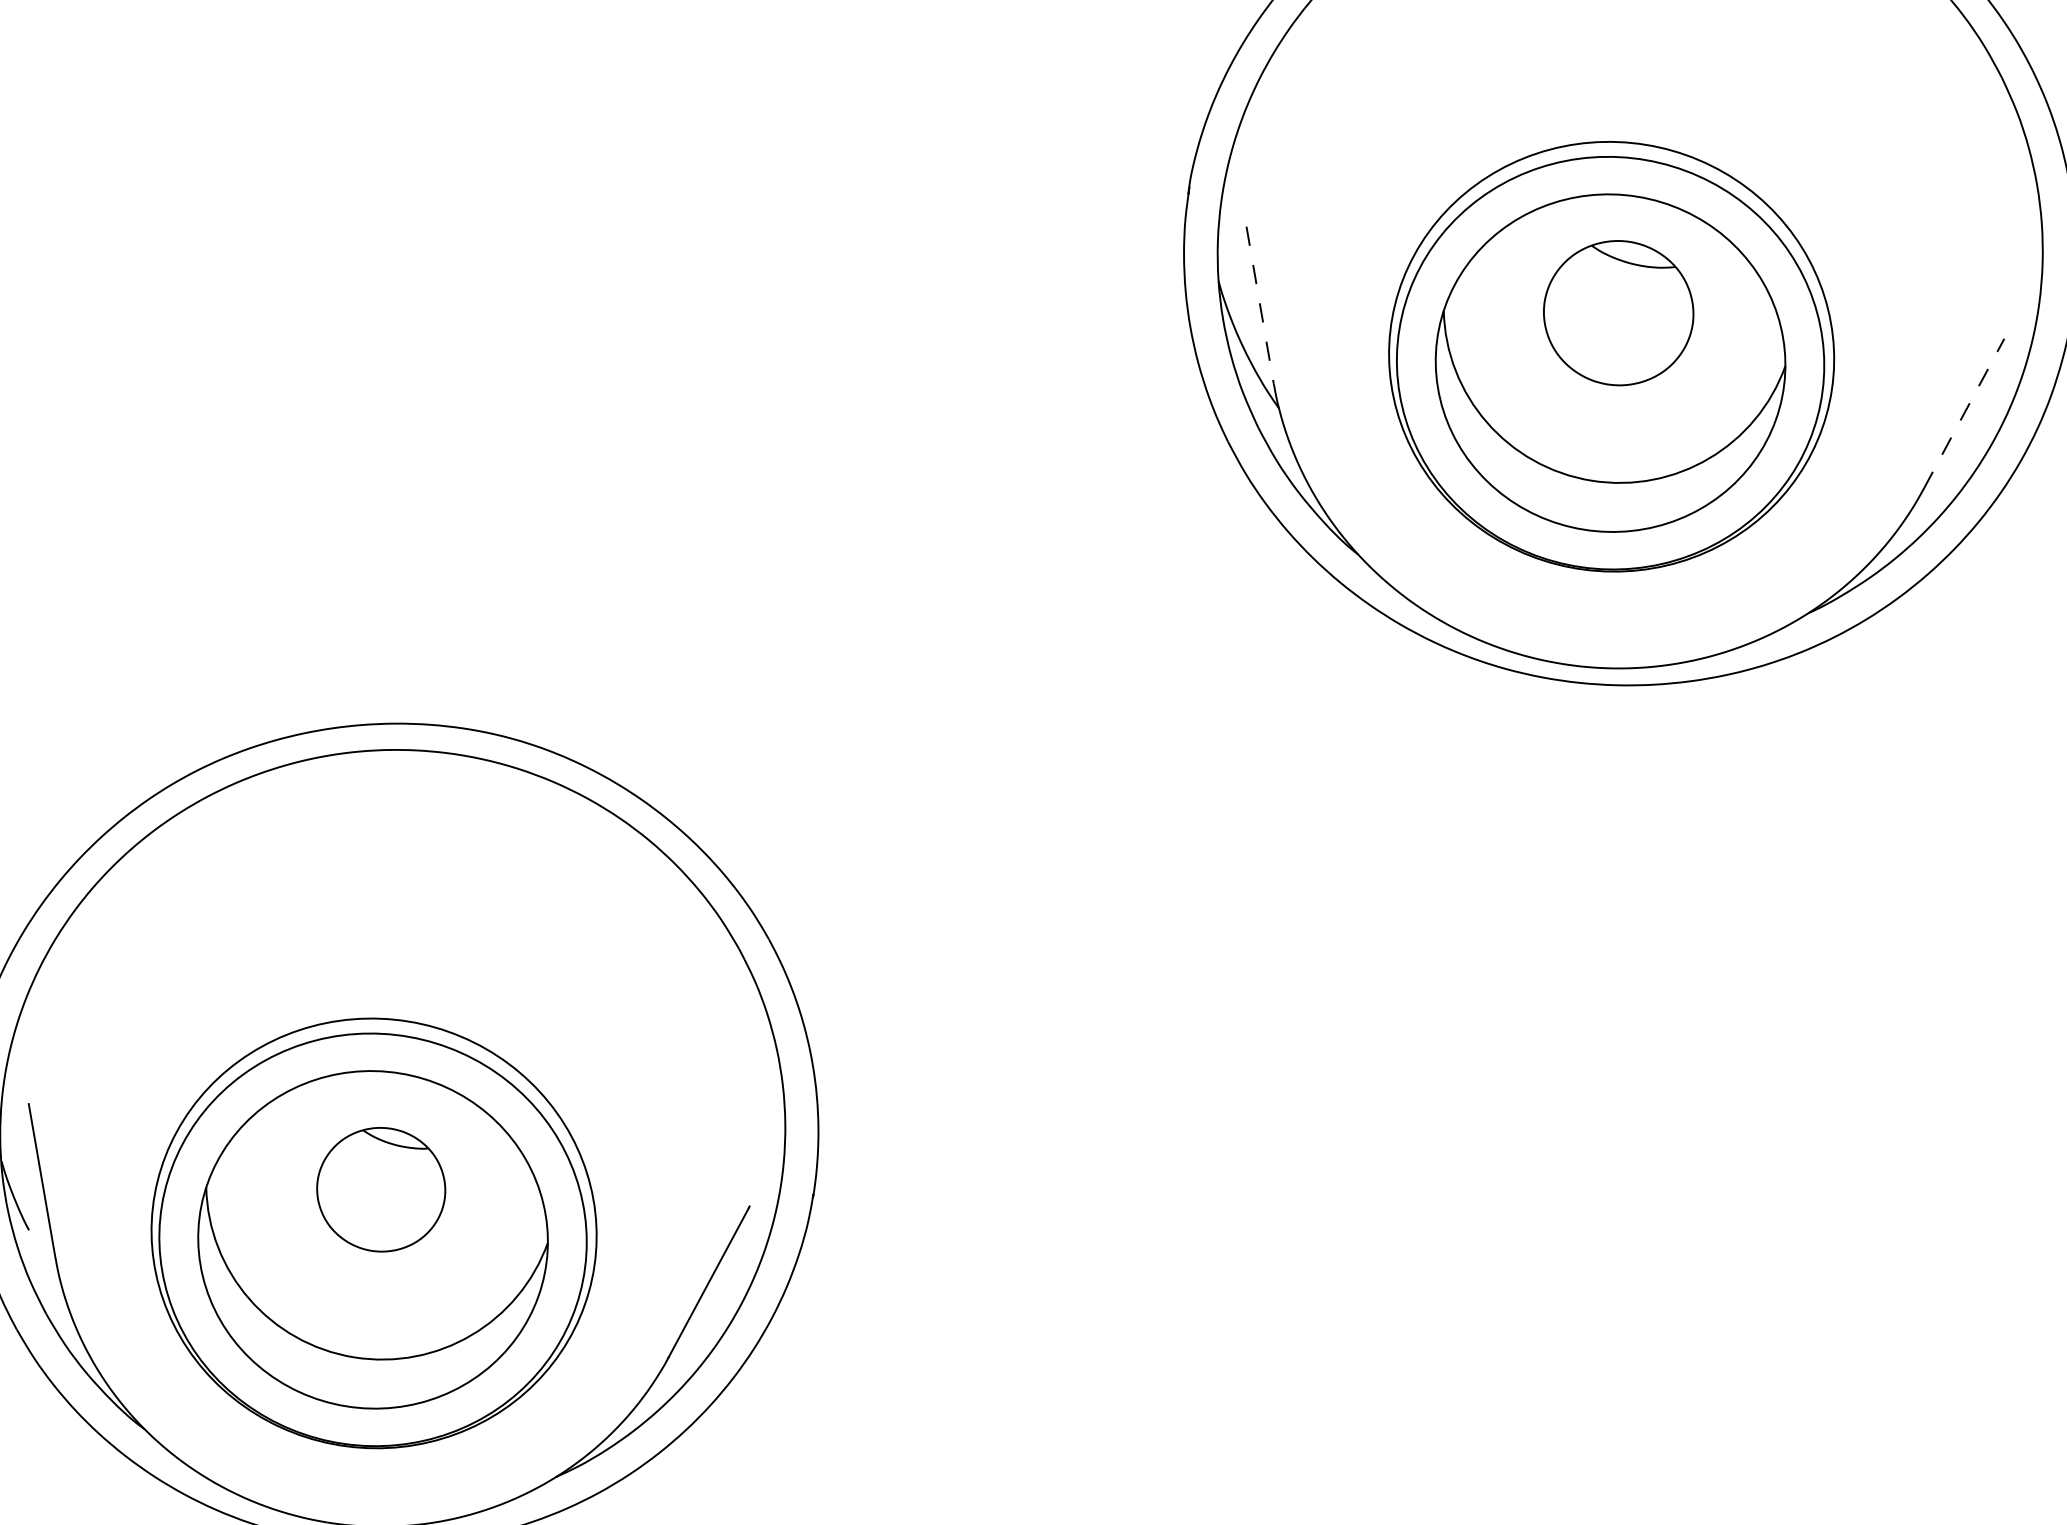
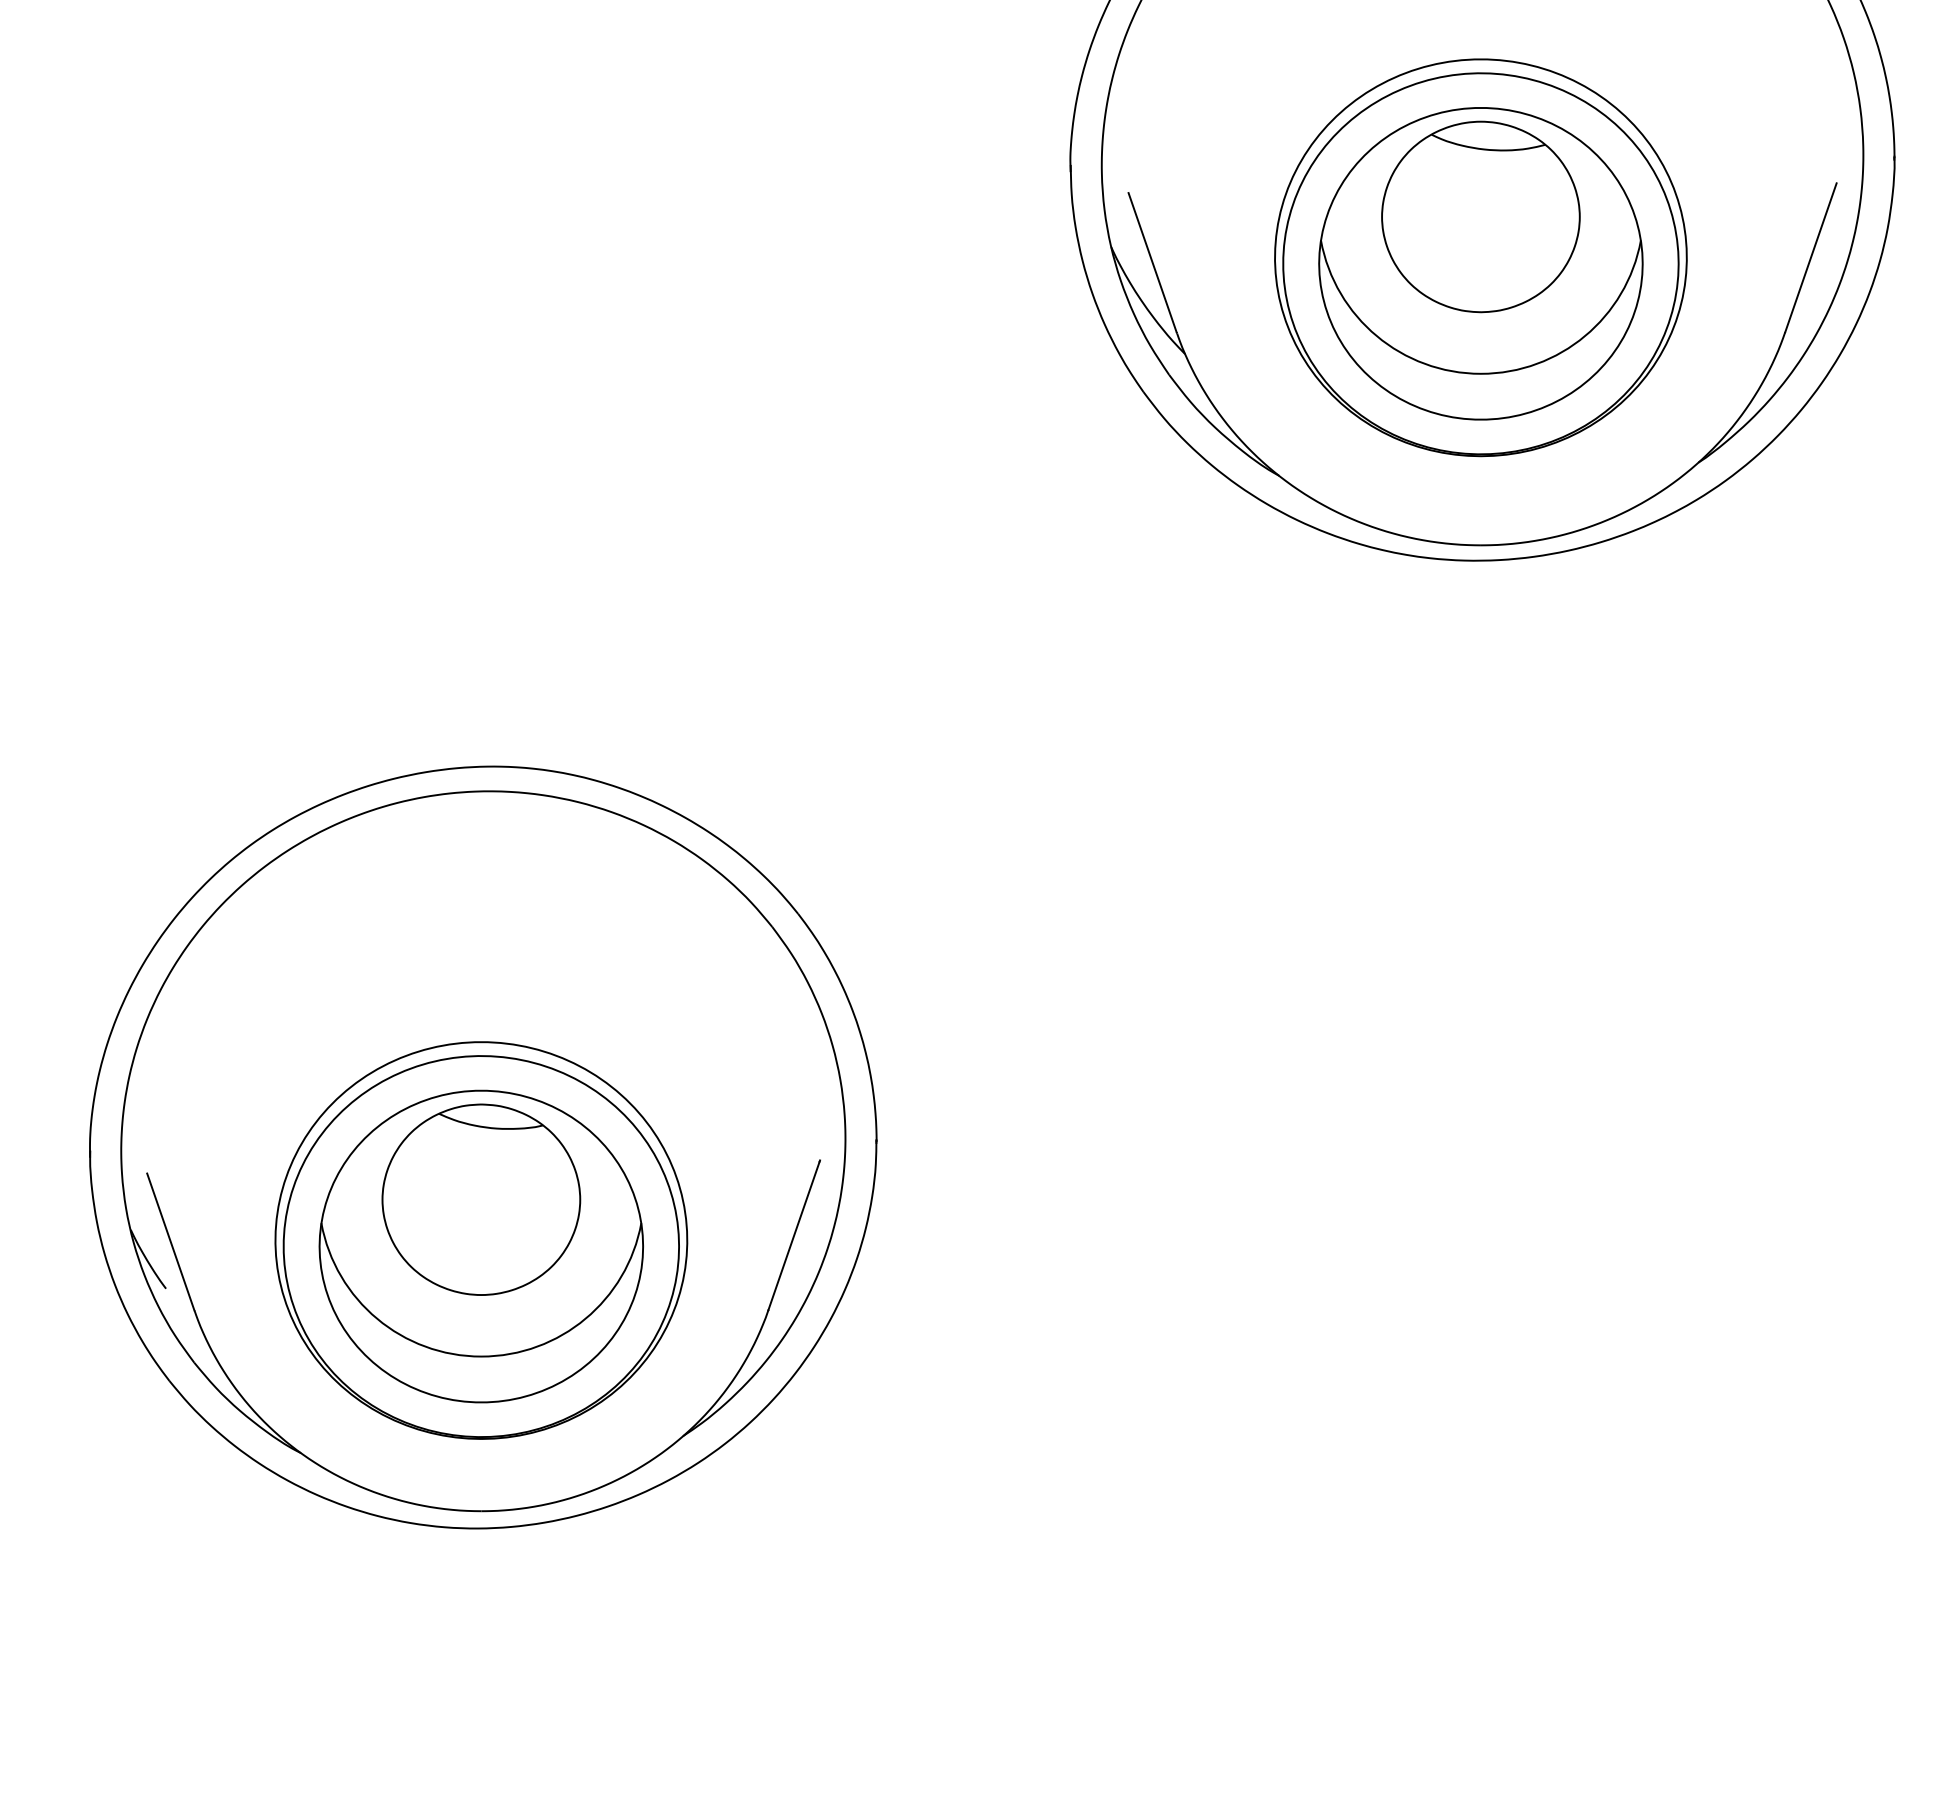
line: (1260, 304) -> (1152, 262), dashed -> solid
part: (1618, 312) -> (1480, 216), size x1.43
line: (1963, 413) -> (1810, 257), dashed -> solid
part: (381, 1189) -> (481, 1199), size x1.67

